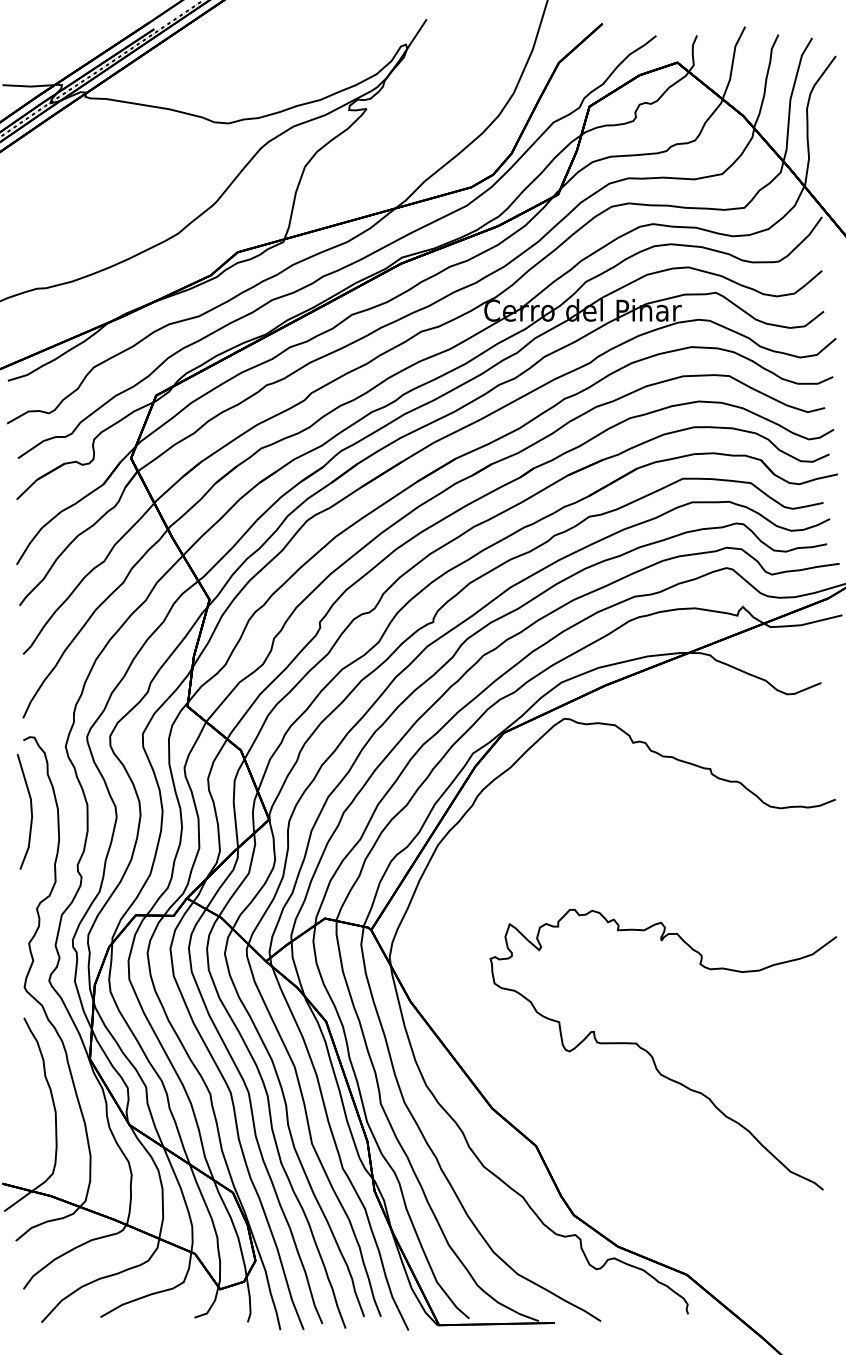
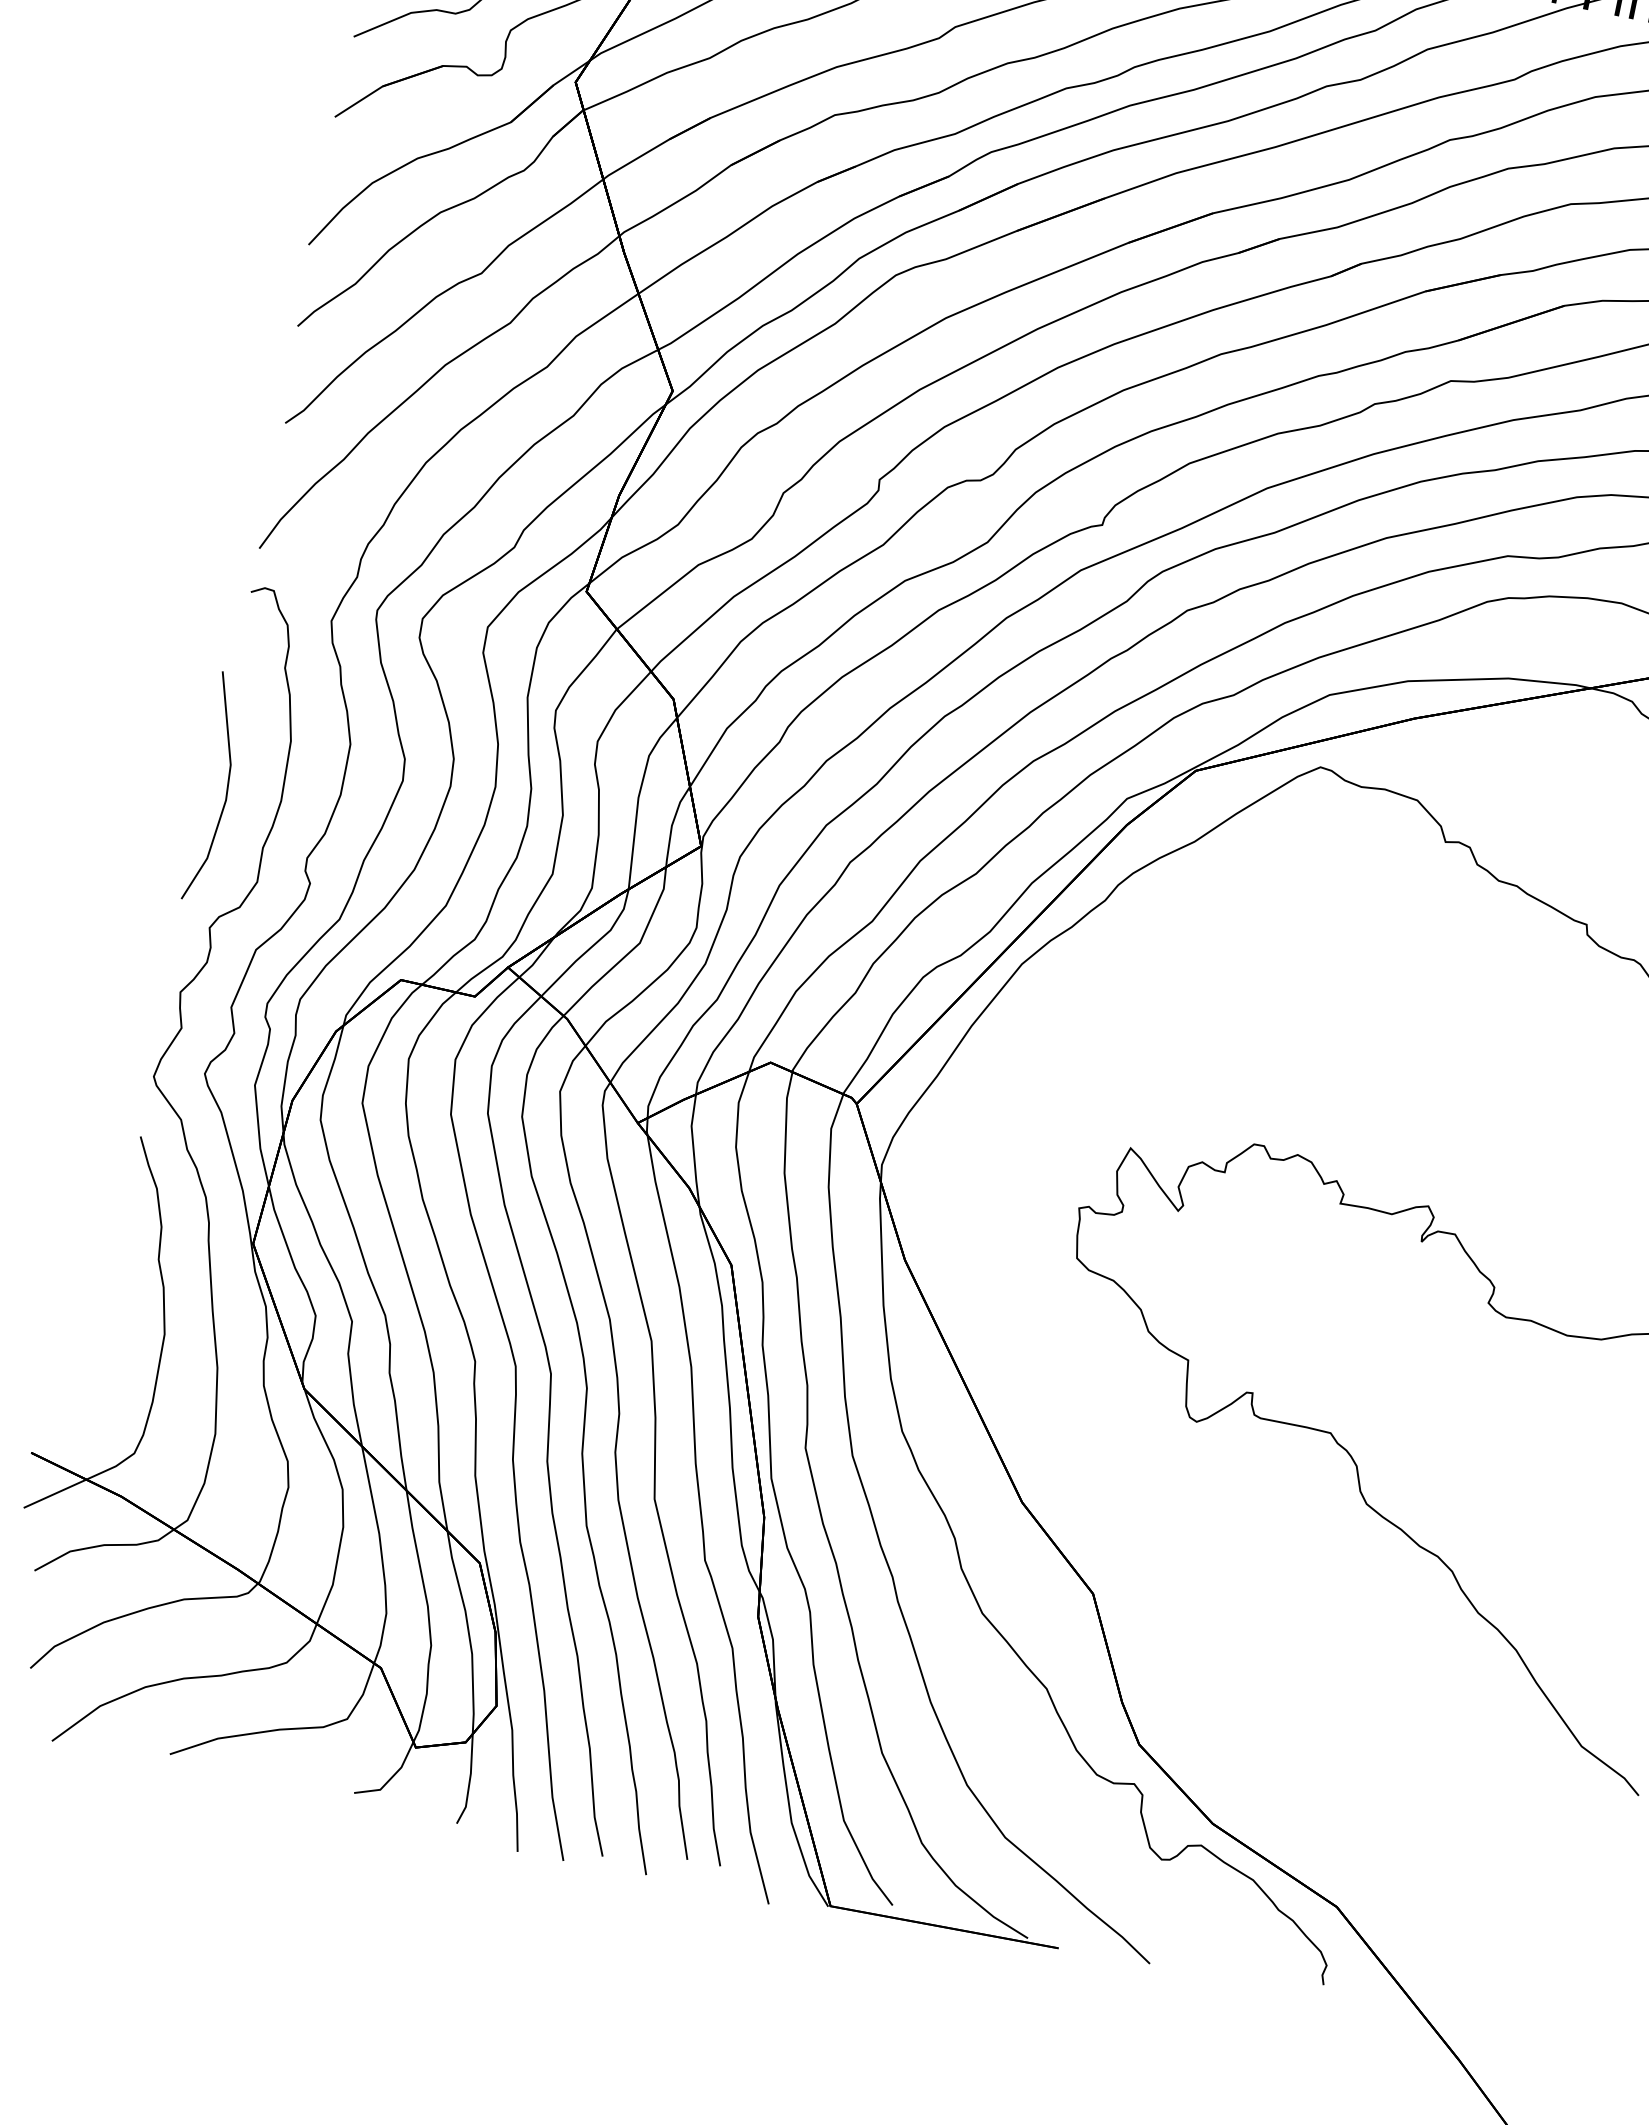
line: (30, 811) -> (224, 789), moved

